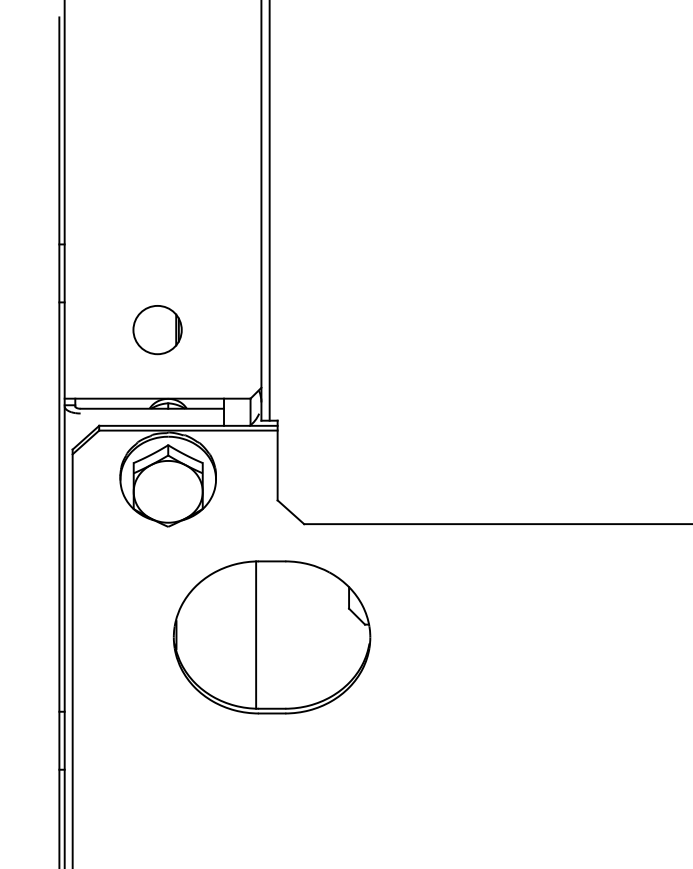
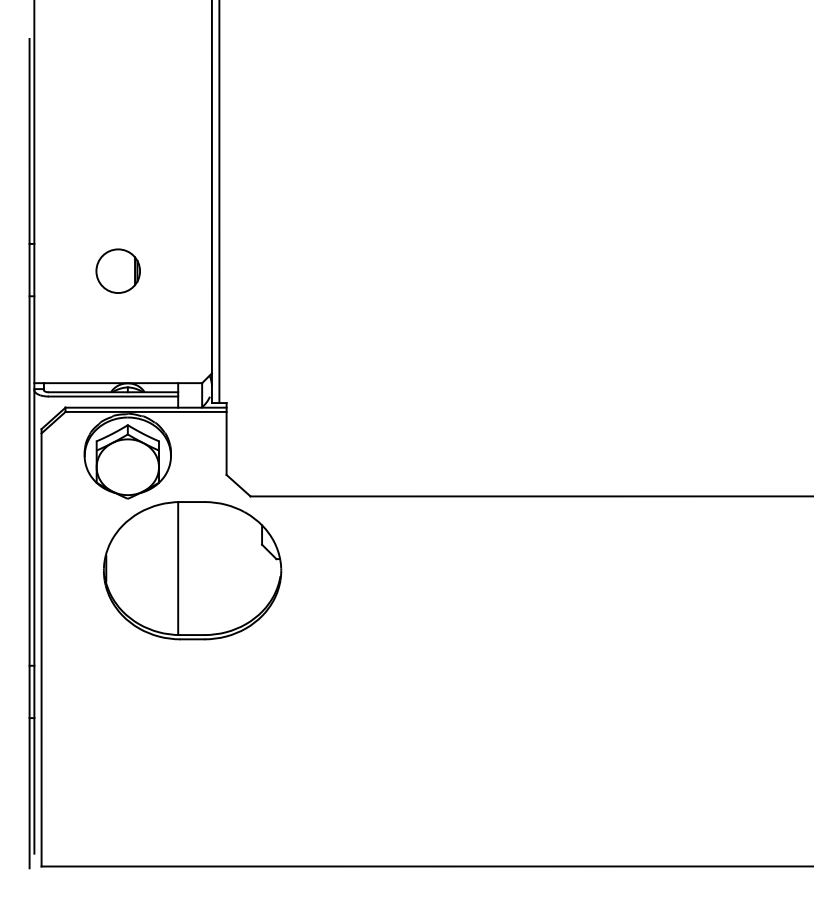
part: (156, 329) -> (117, 270), moved
line: (152, 413) -> (113, 396), added
part: (271, 637) -> (192, 570), moved

